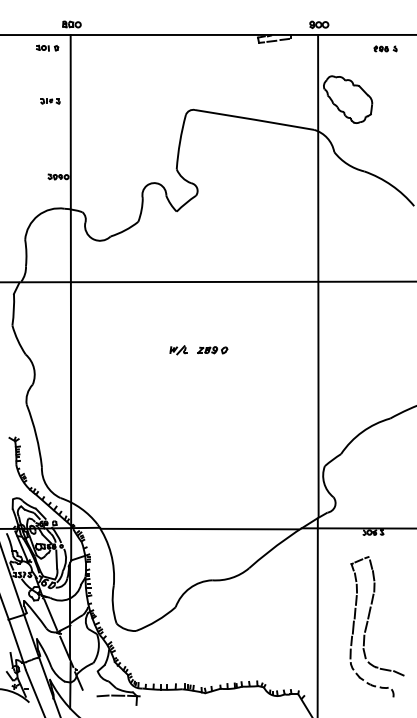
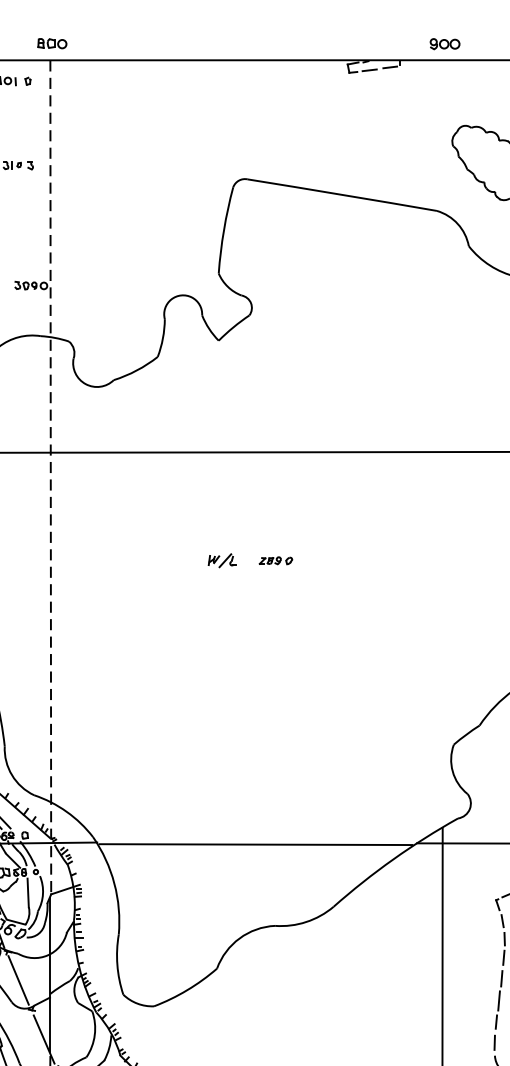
line: (318, 276) -> (443, 443), removed
line: (70, 297) -> (50, 476), solid -> dashed
part: (212, 350) -> (275, 561), size x0.7

